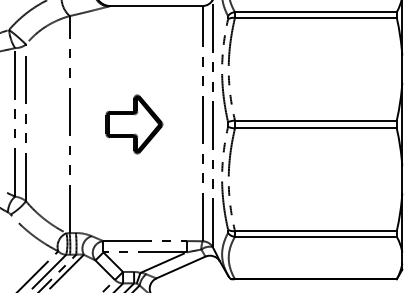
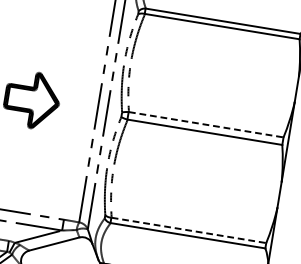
line: (315, 120) -> (205, 124), solid -> dashed
line: (315, 231) -> (188, 230), solid -> dashed

